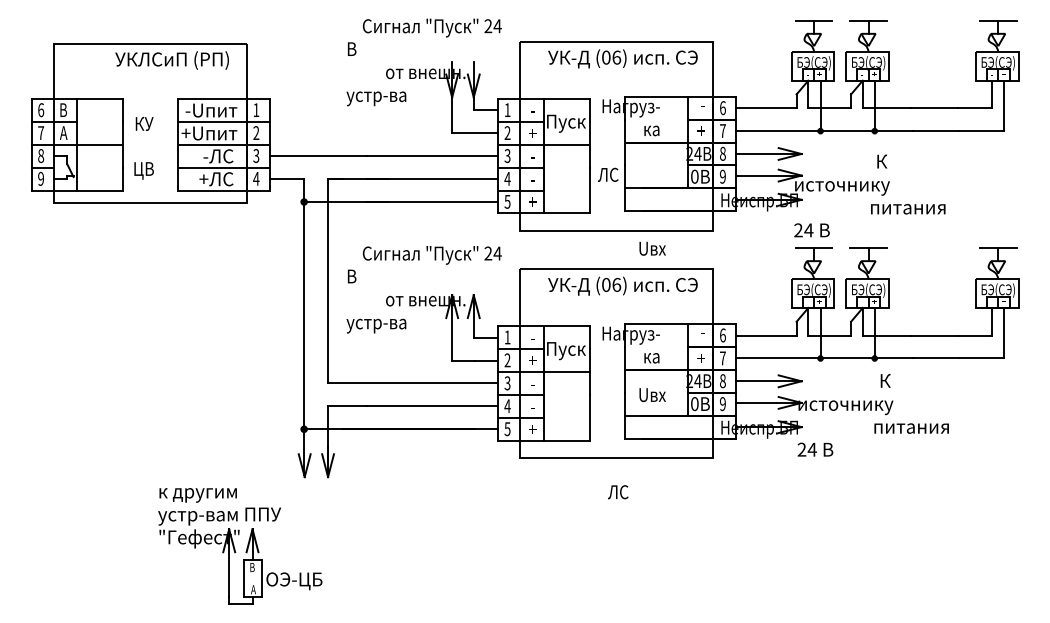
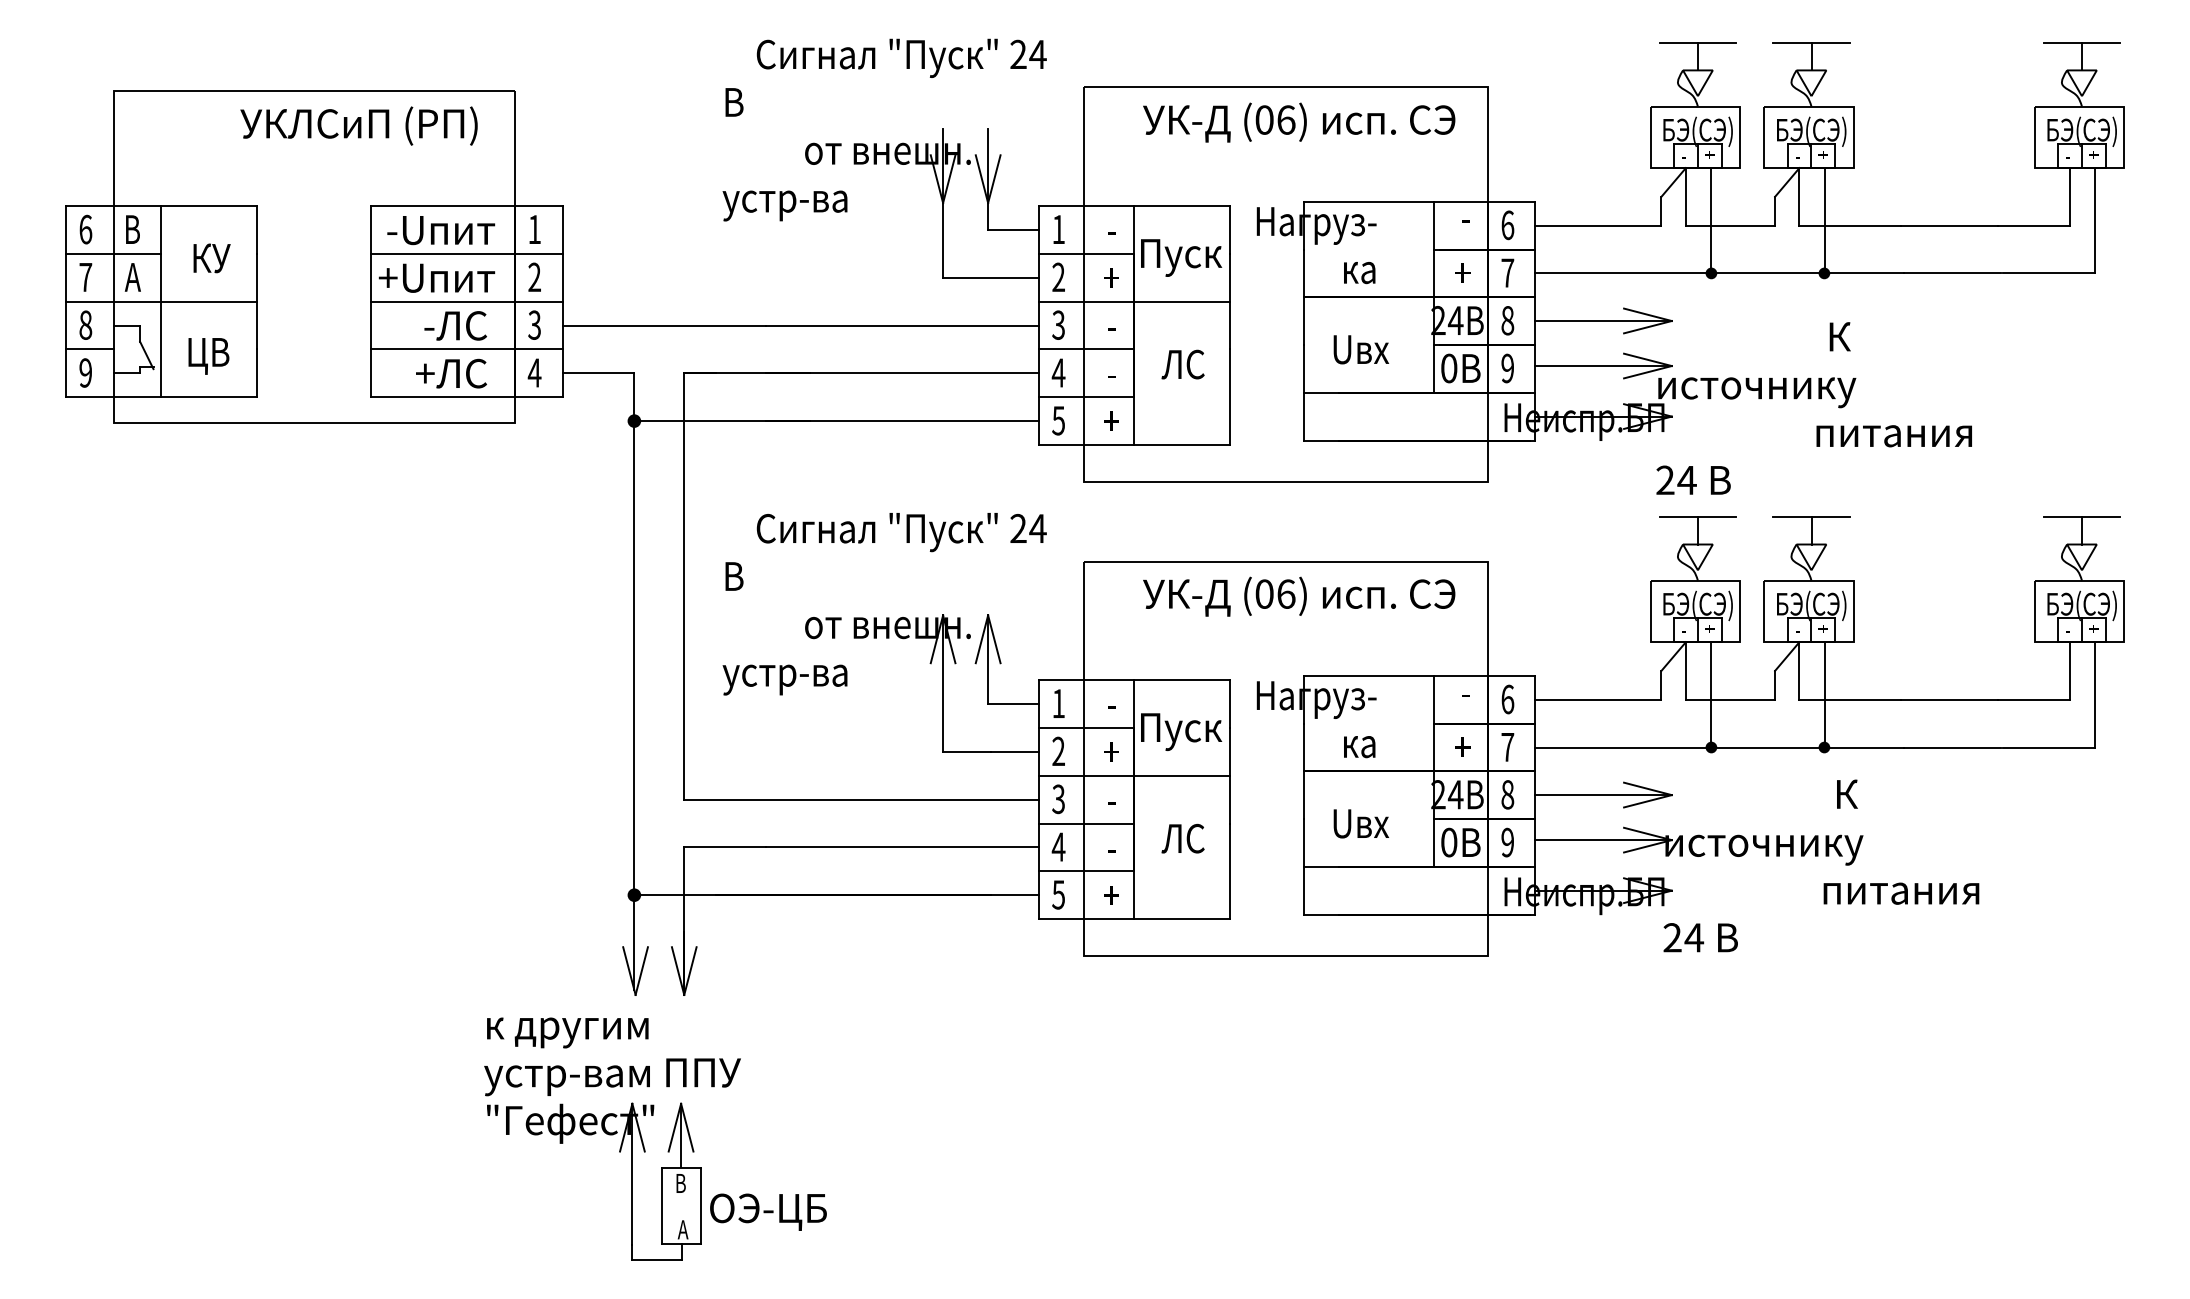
text: (144, 123) -> (211, 257), moved
text: (143, 170) -> (207, 355), moved
text: (608, 174) -> (1183, 363), moved
text: (652, 248) -> (1360, 349), moved
text: (618, 492) -> (1183, 839), moved
part: (240, 546) -> (655, 1139), moved

